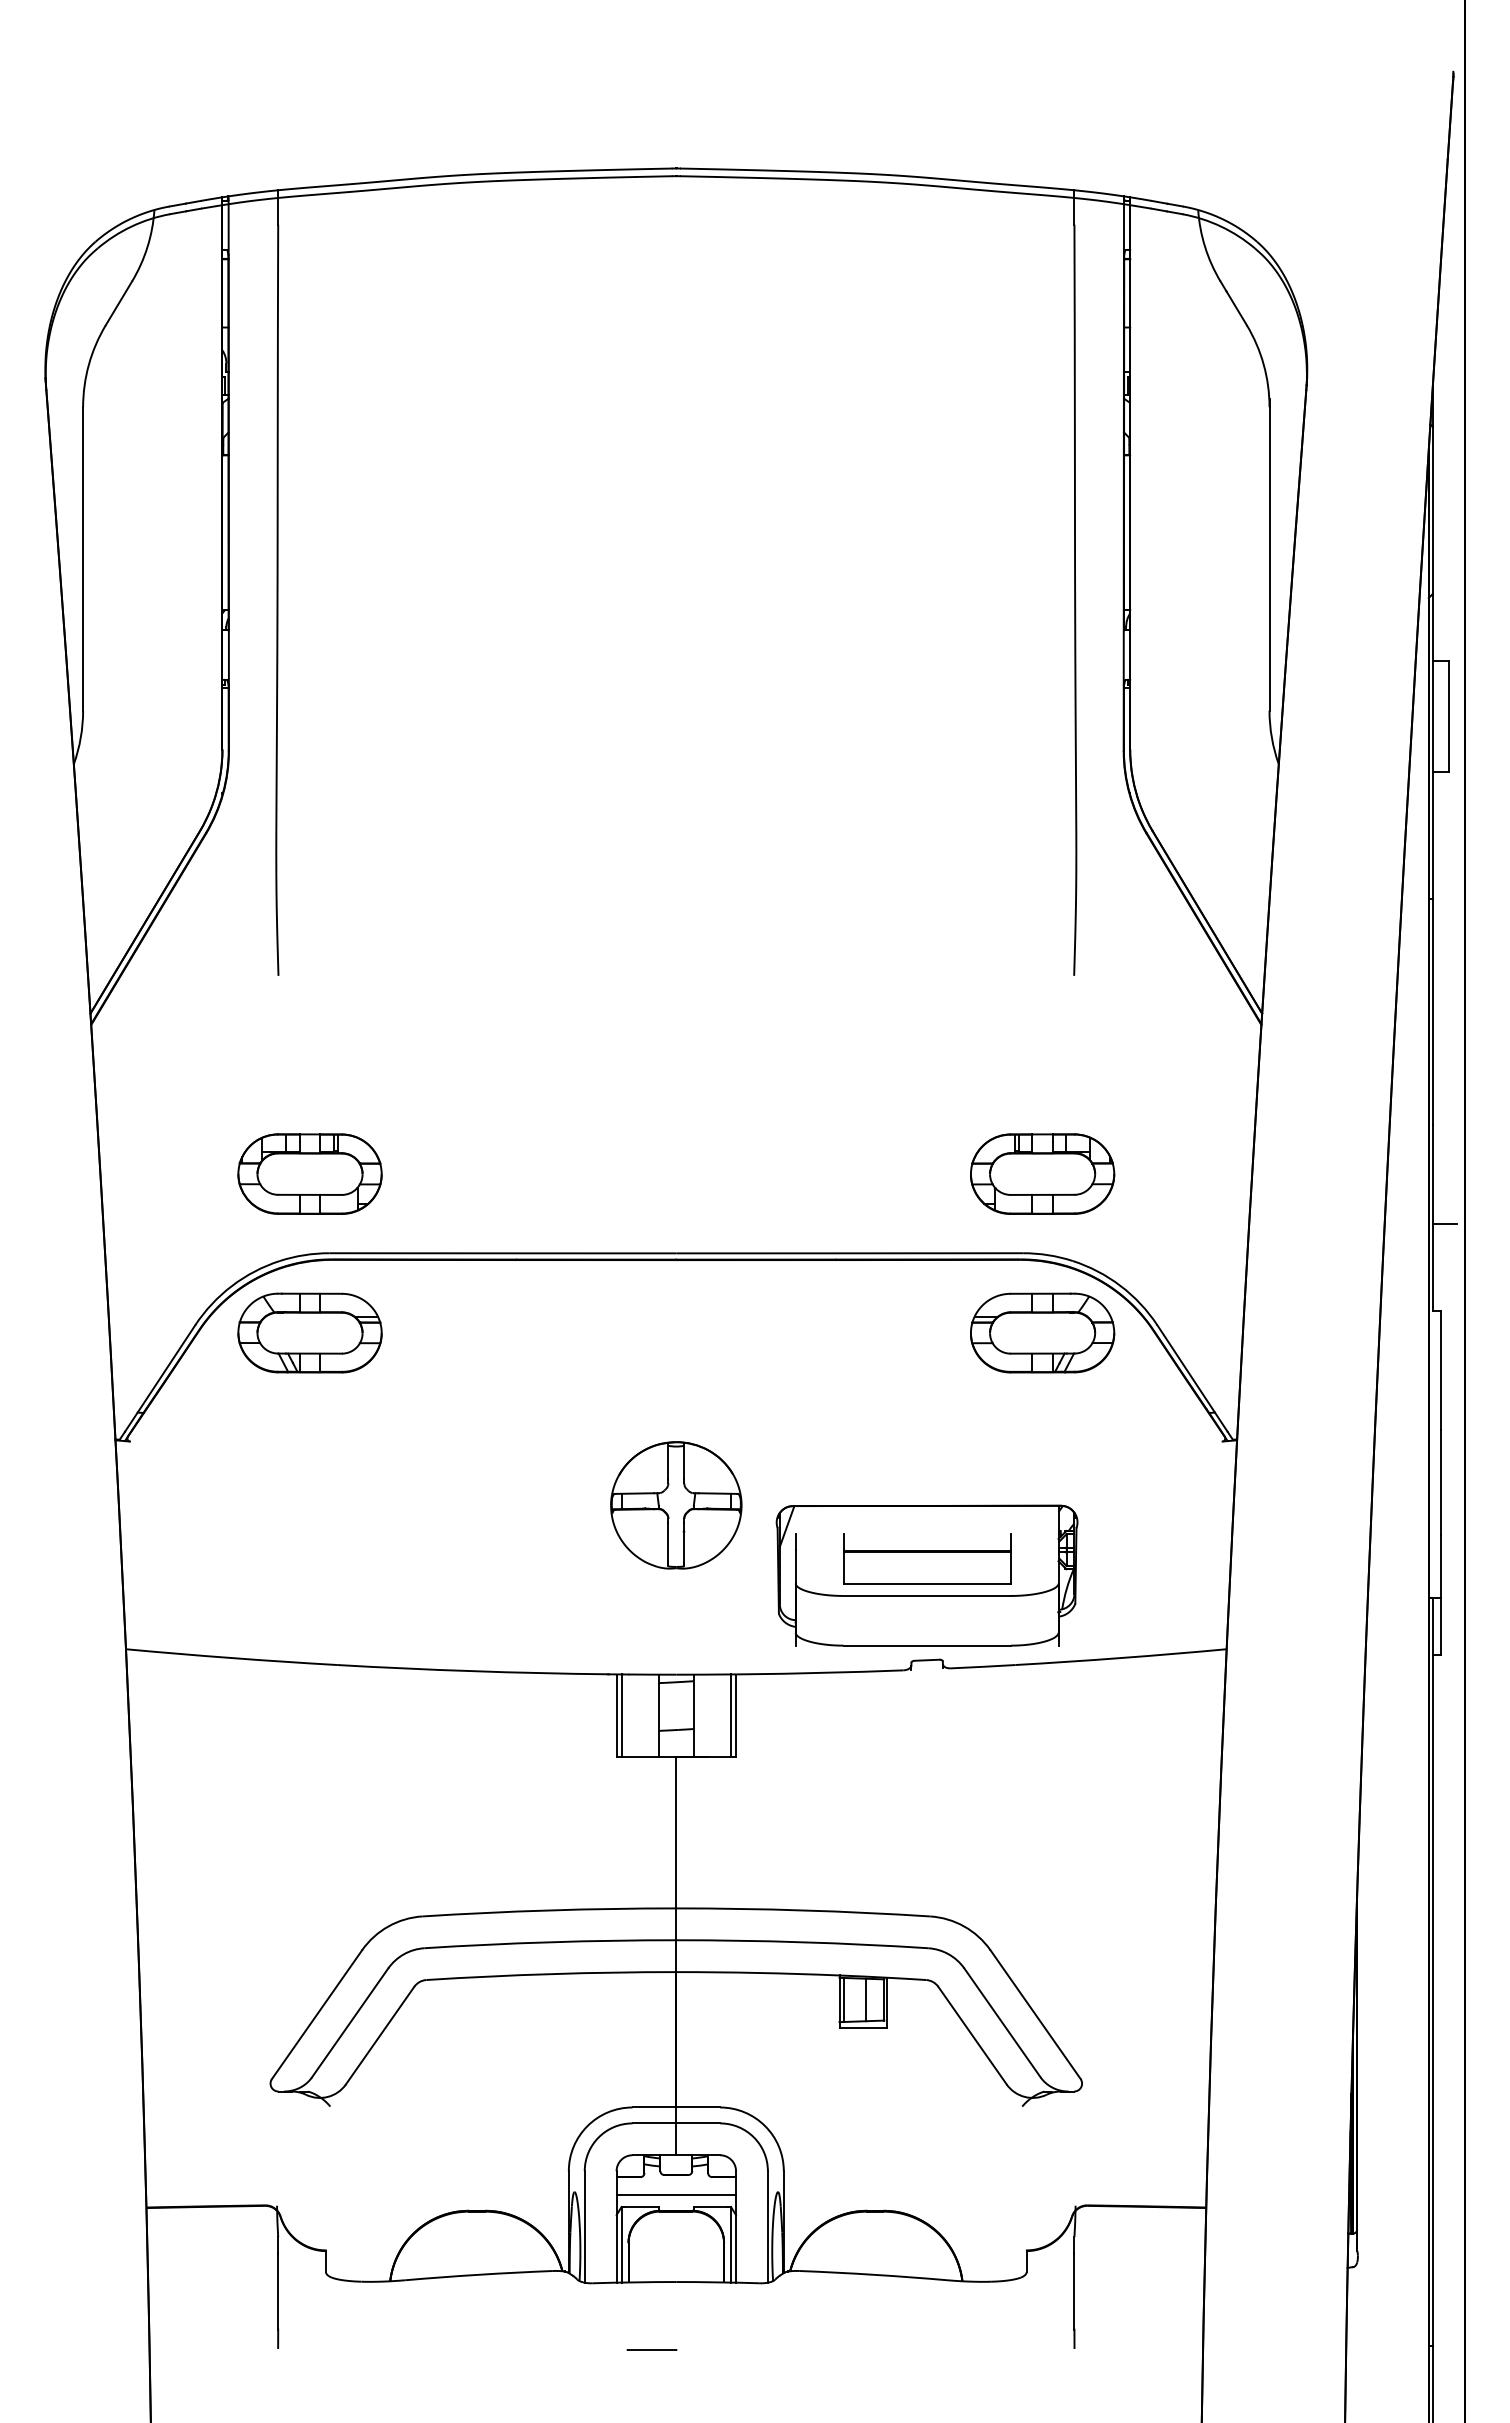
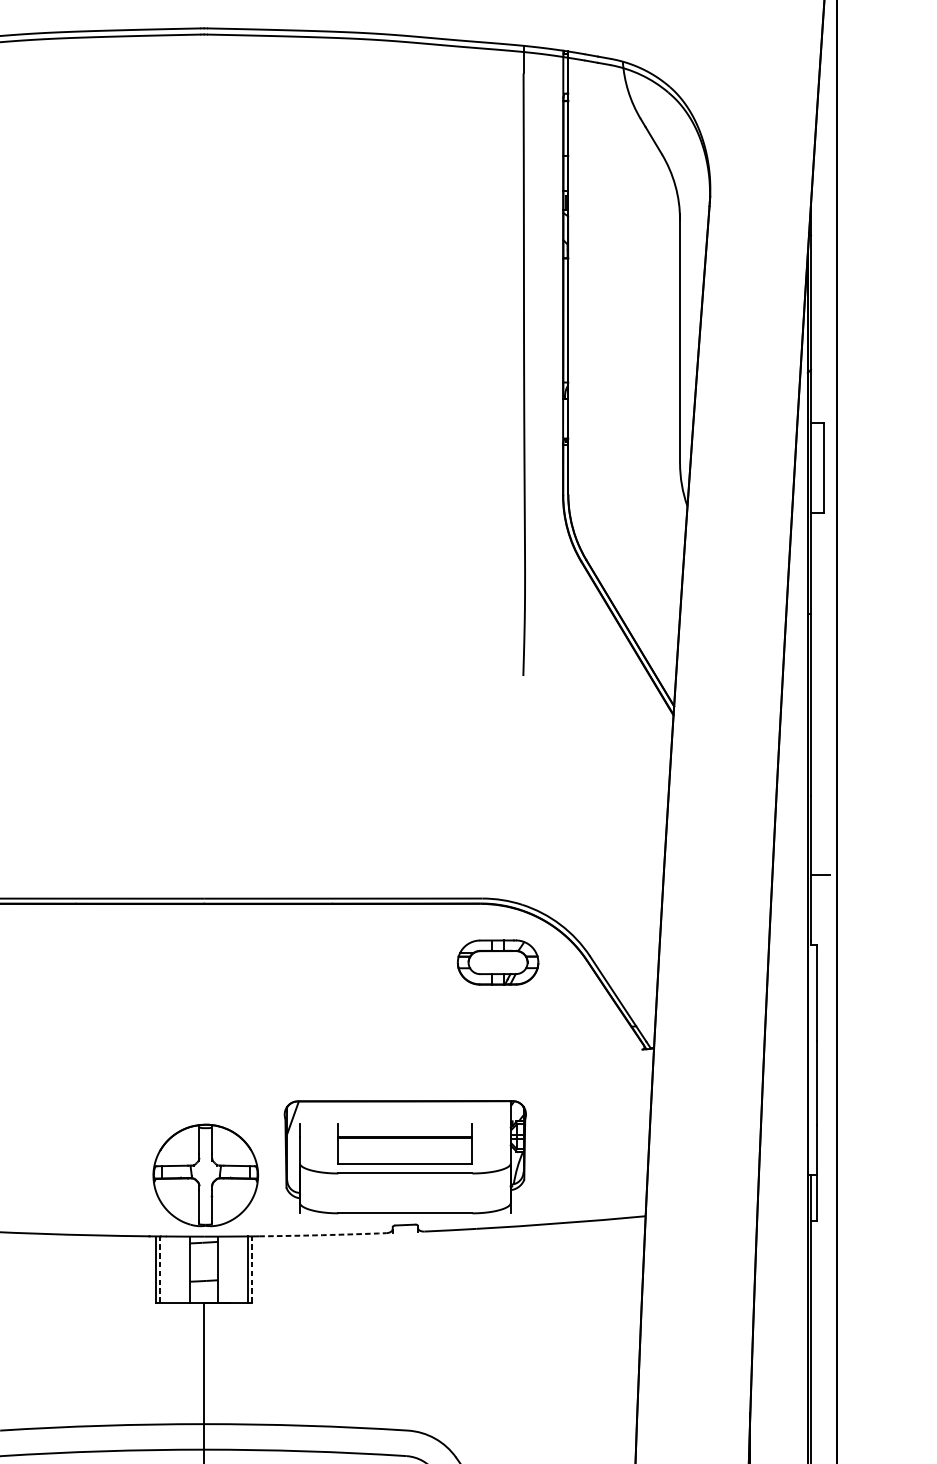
part: (1042, 1173) -> (497, 834), removed
part: (1042, 1332) -> (497, 962), size x0.7
part: (676, 1505) -> (205, 1175), moved
arc: (824, 1672) -> (323, 1234), solid -> dashed
line: (621, 1715) -> (160, 1269), solid -> dashed
line: (736, 1715) -> (252, 1269), solid -> dashed

